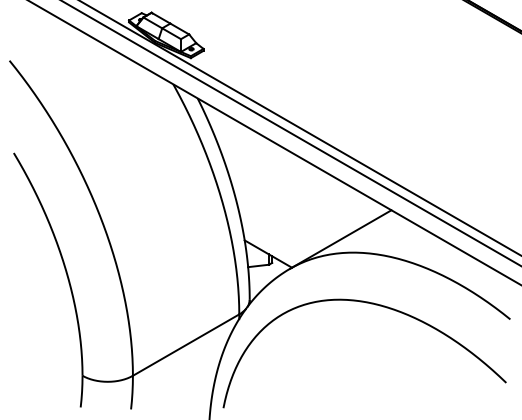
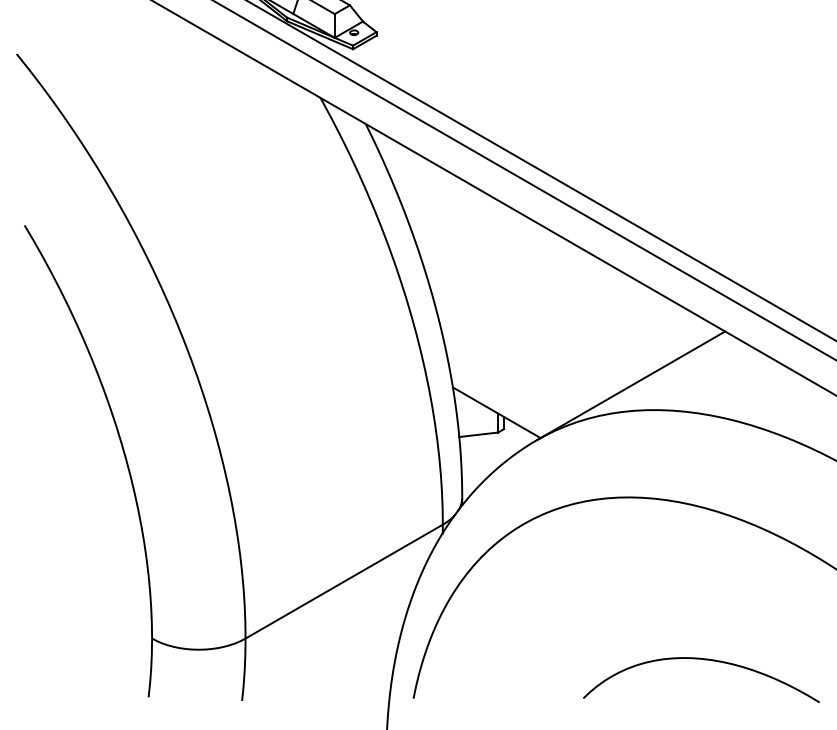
curve: (382, 388) -> (708, 662), added

